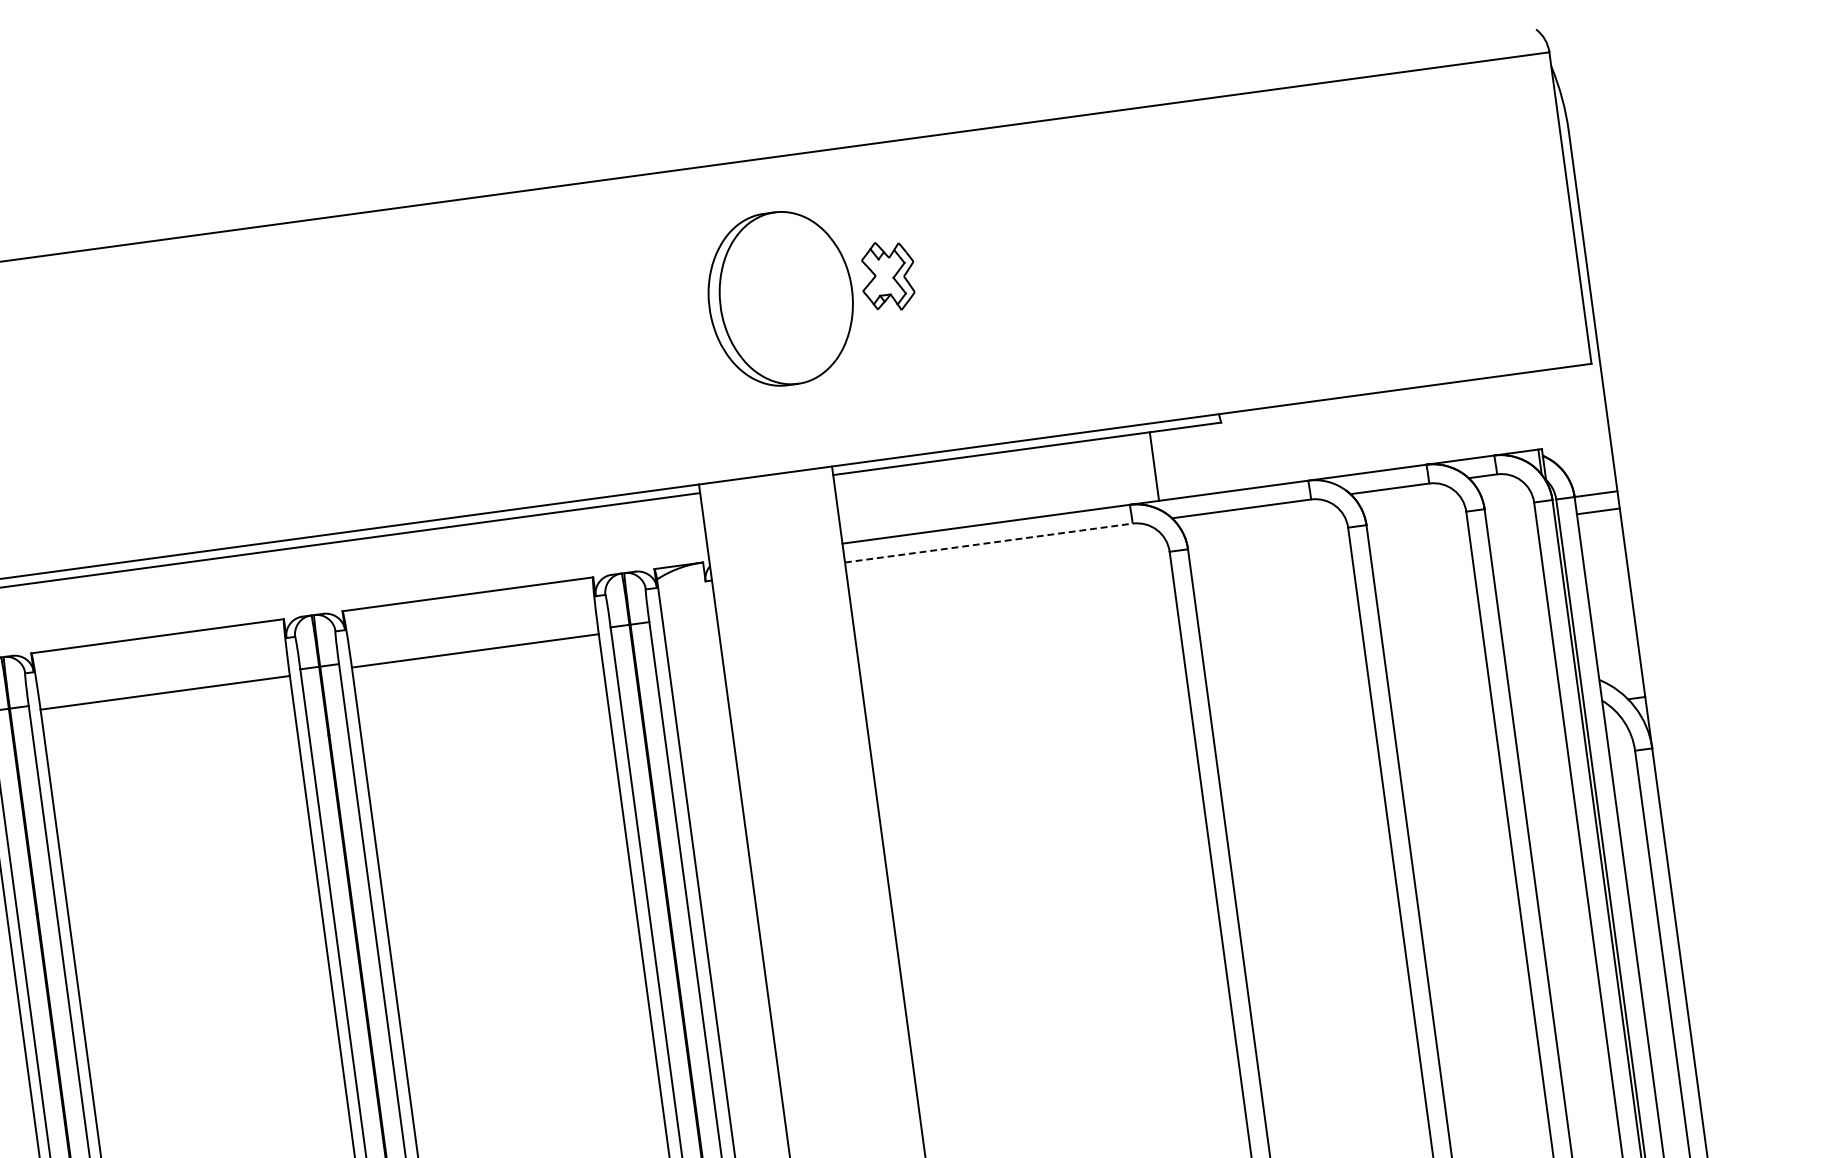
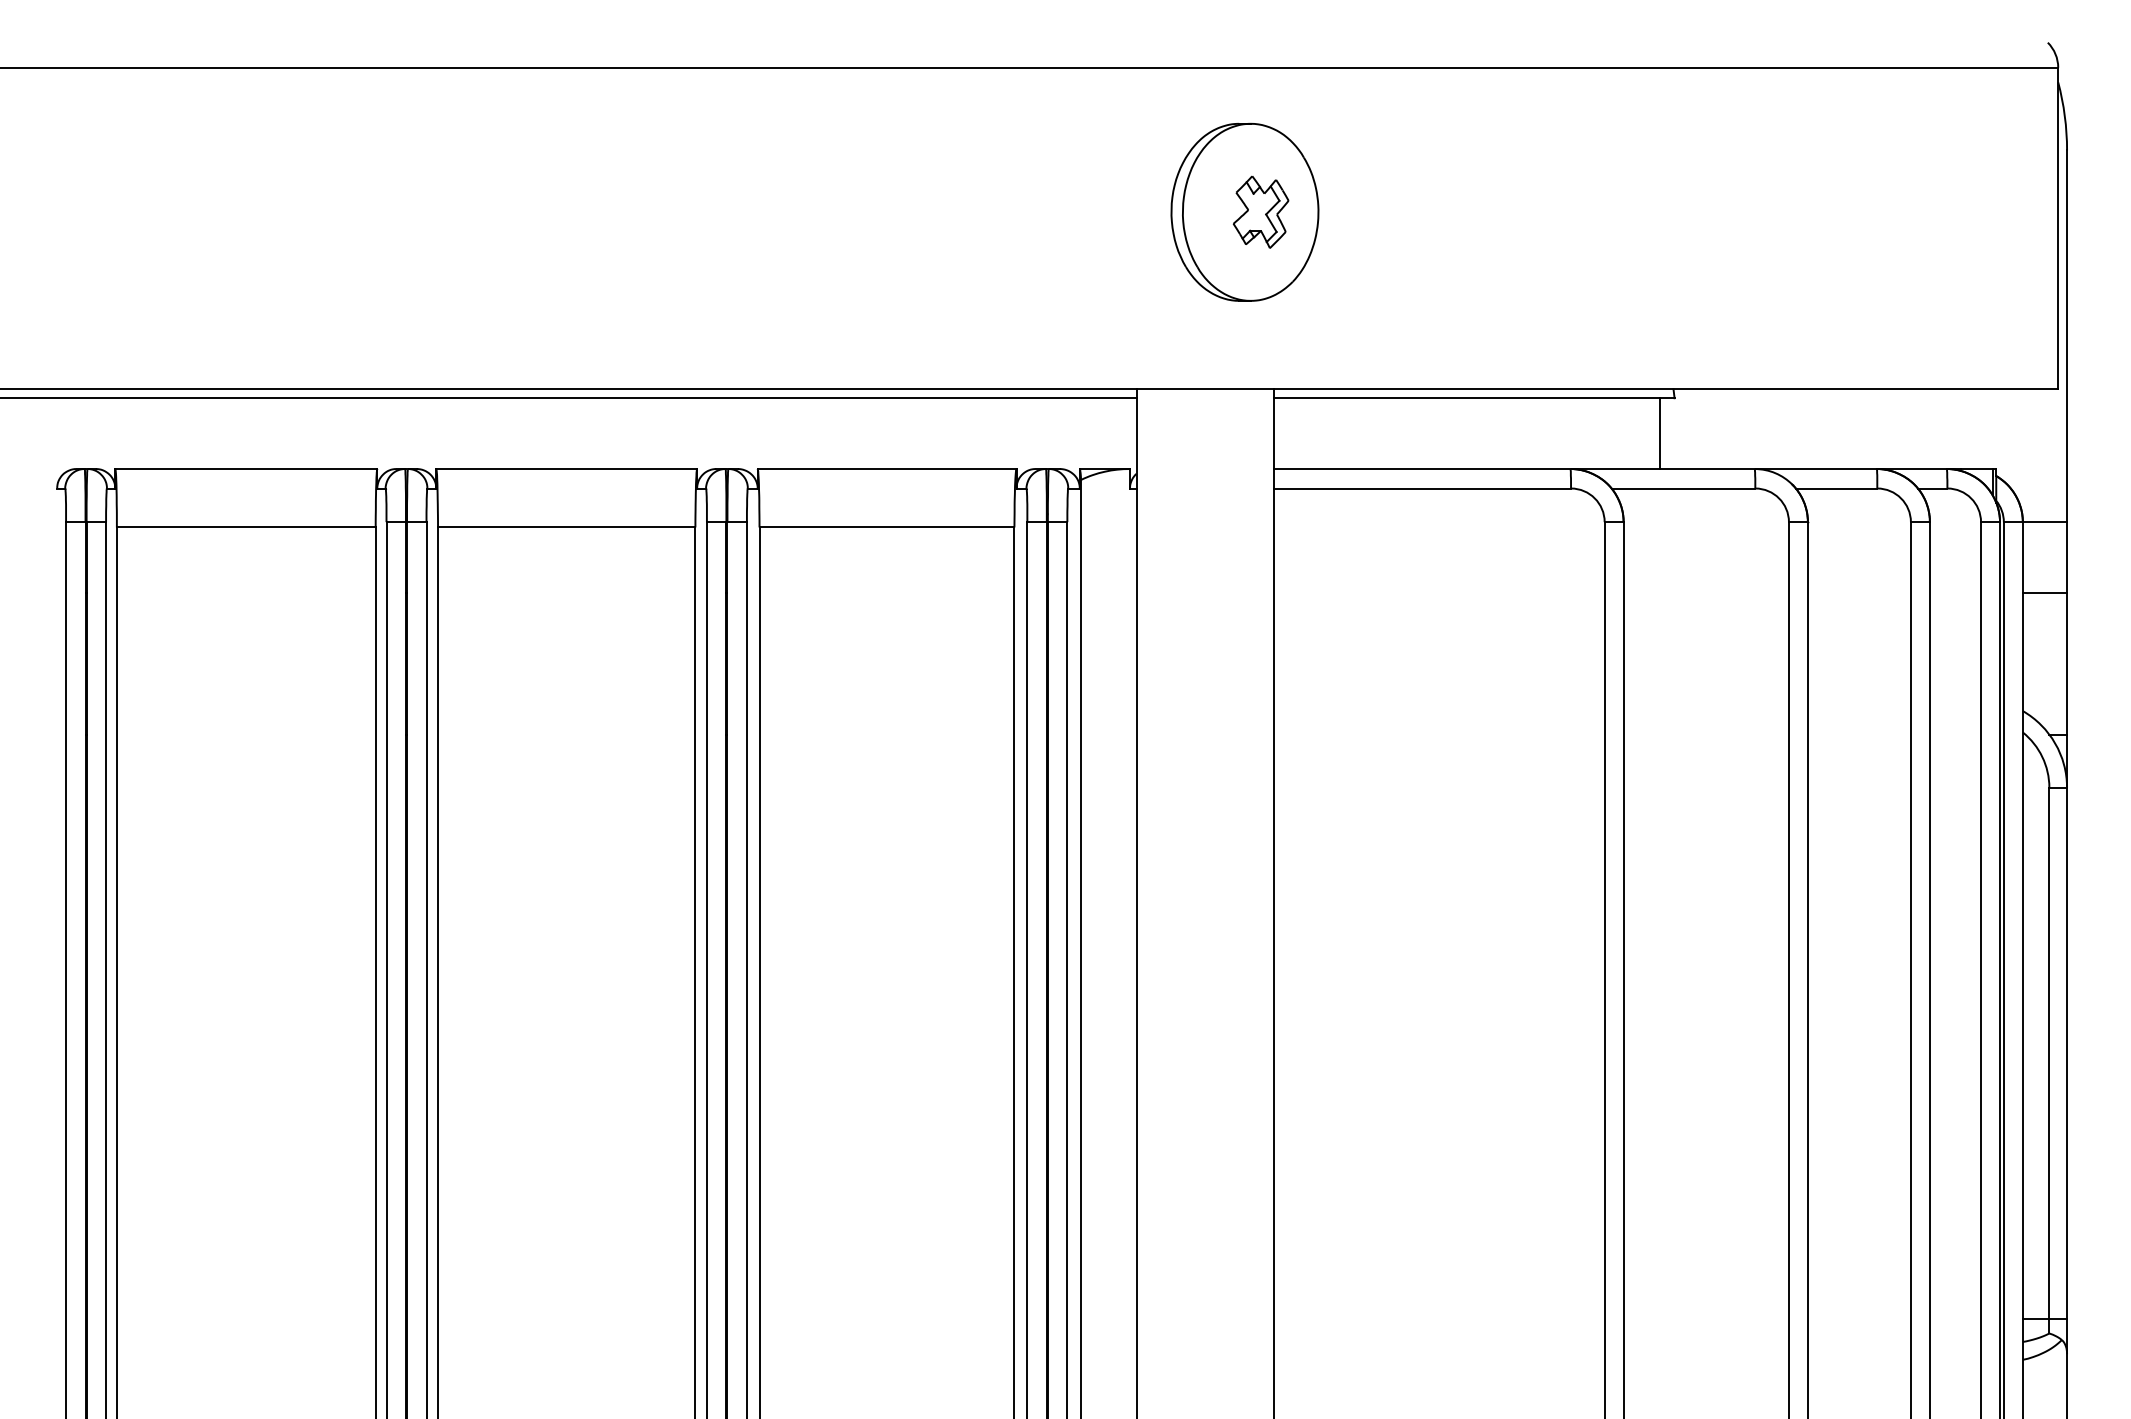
part: (887, 275) -> (1260, 211), moved
line: (1154, 466) -> (1659, 433), moved
line: (1597, 511) -> (2044, 592), moved
line: (988, 543) -> (1422, 488), dashed -> solid

